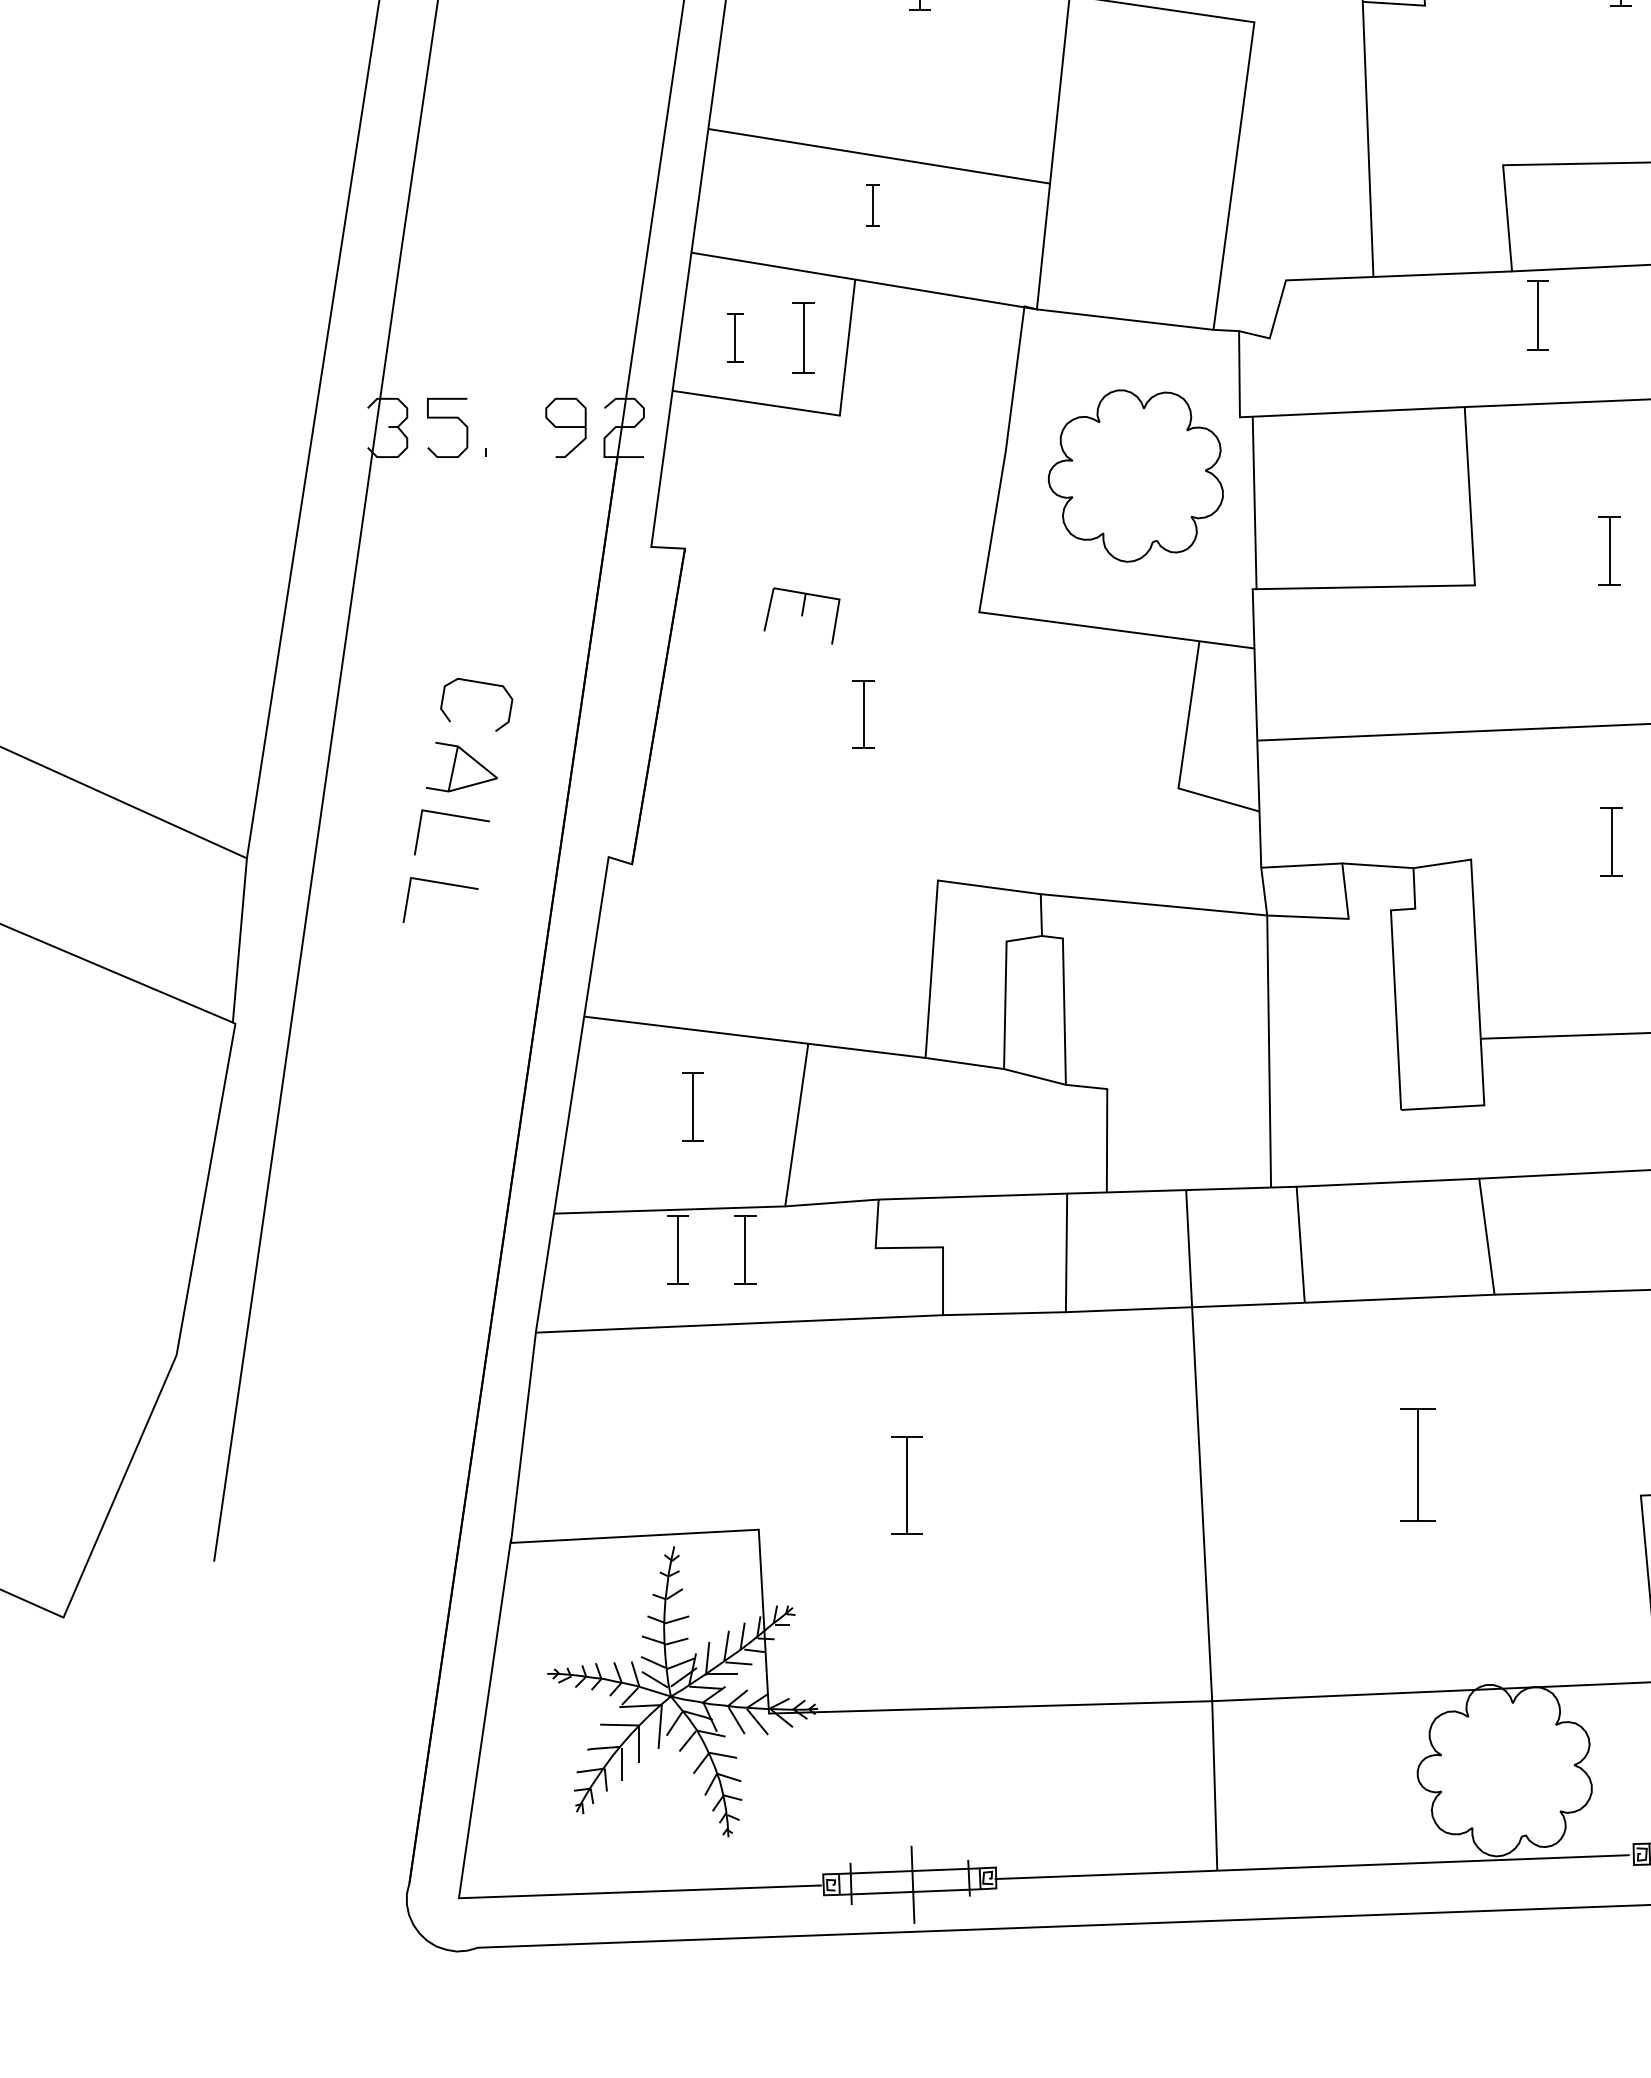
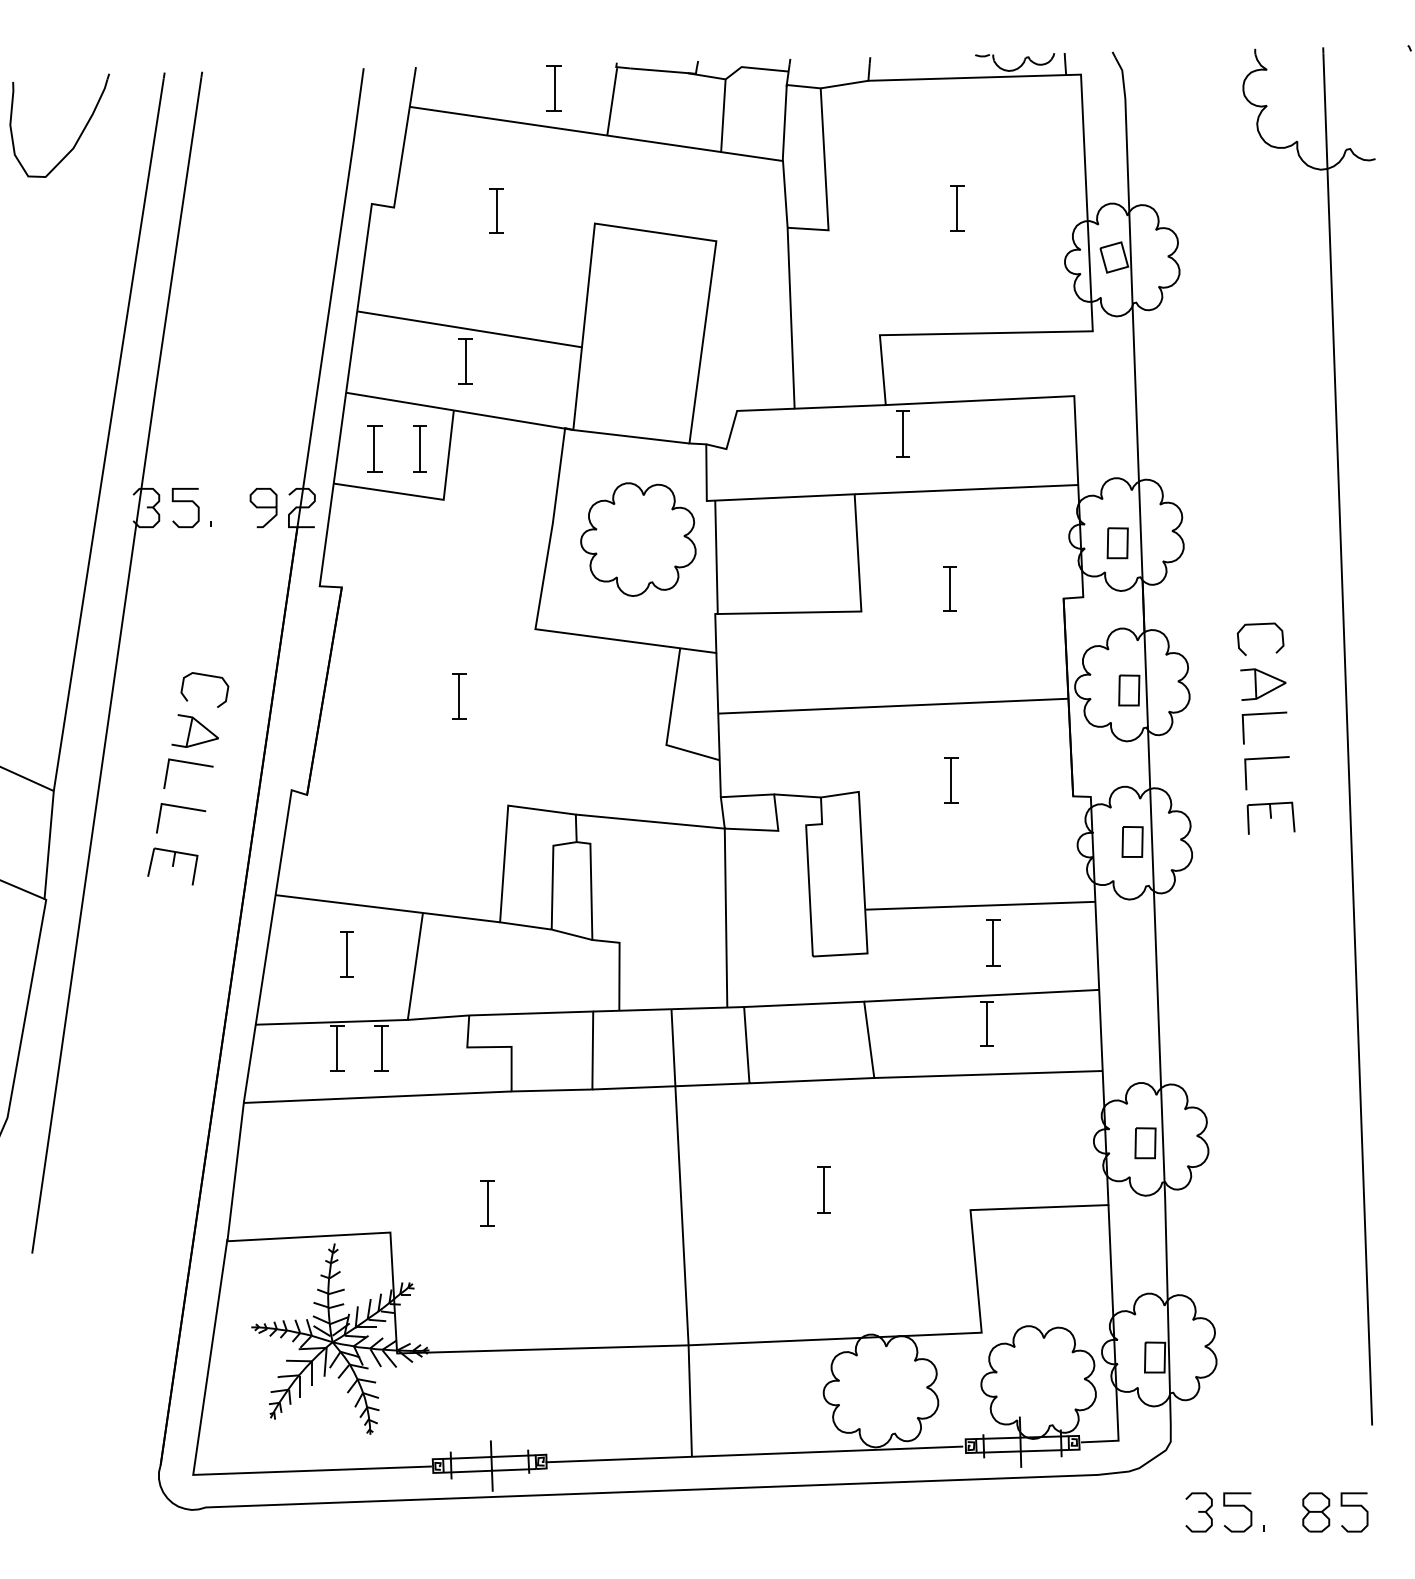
part: (872, 205) -> (465, 361), size x1.67
part: (734, 337) -> (374, 448), size x1.43
part: (801, 615) -> (172, 866), moved
part: (1417, 1464) -> (823, 1189), size x0.62
part: (906, 1485) -> (487, 1203), size x0.71

